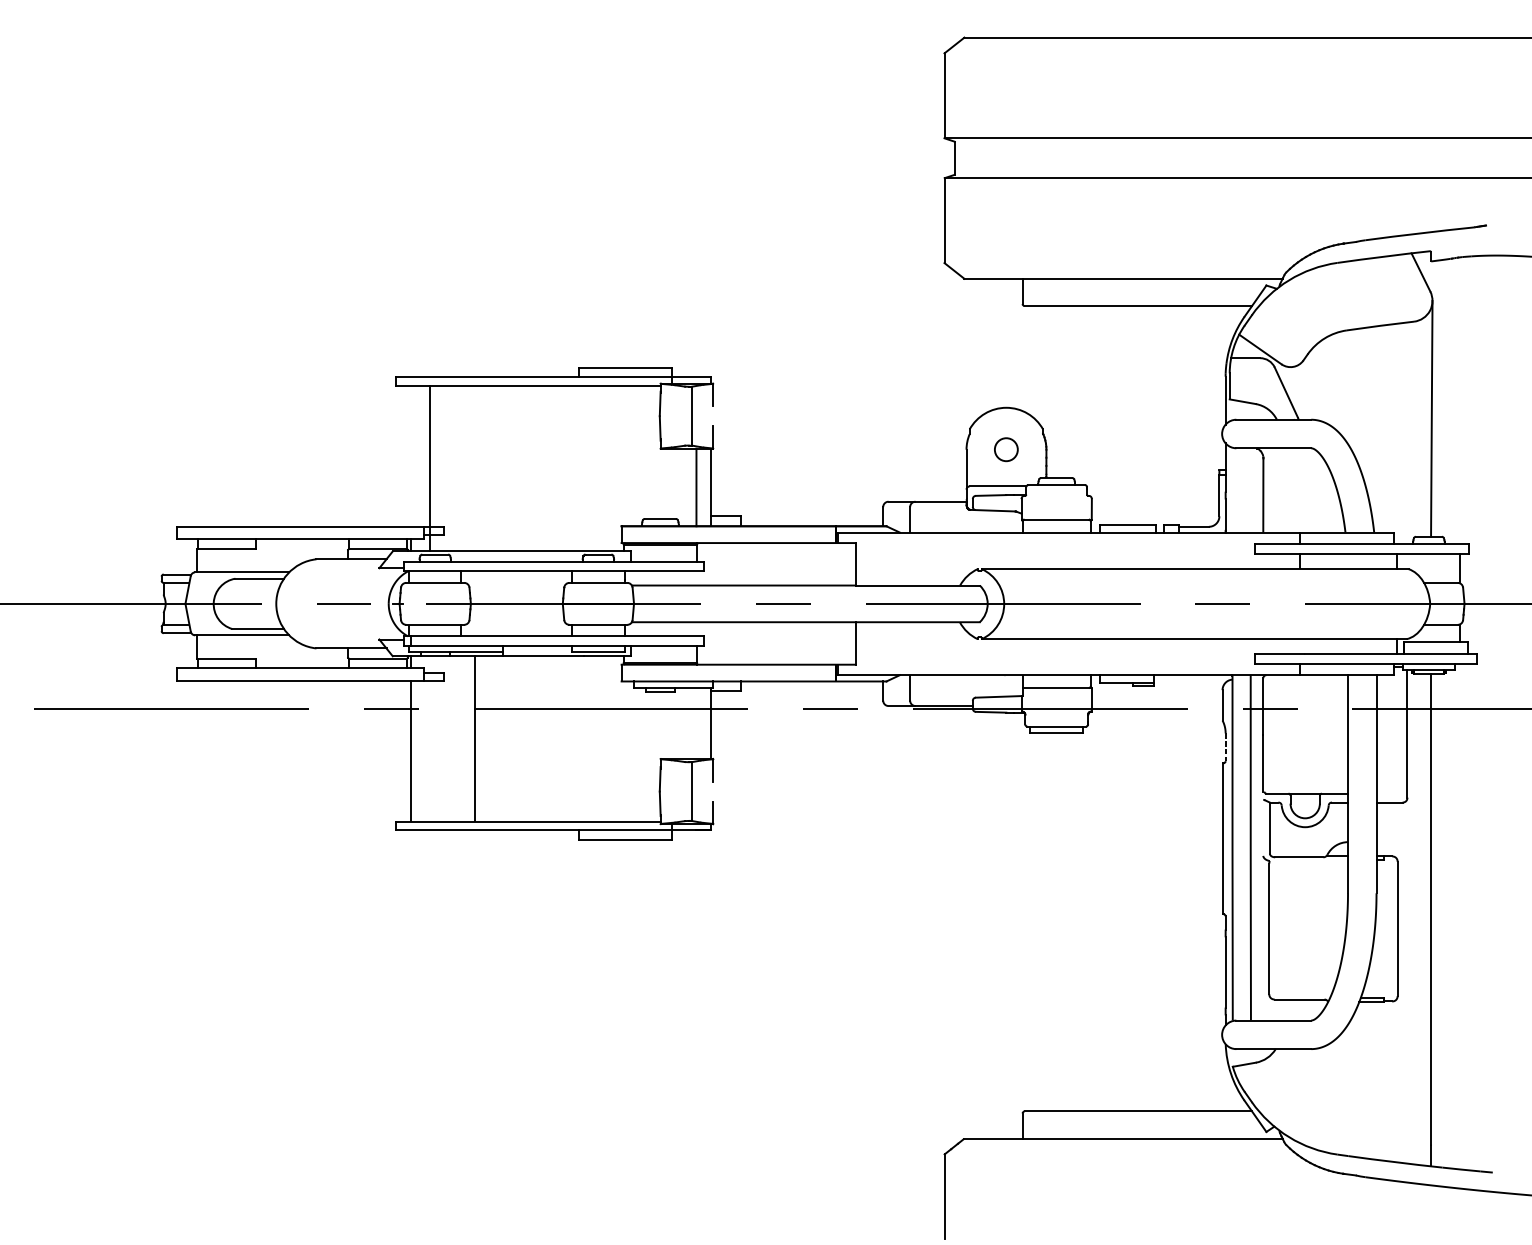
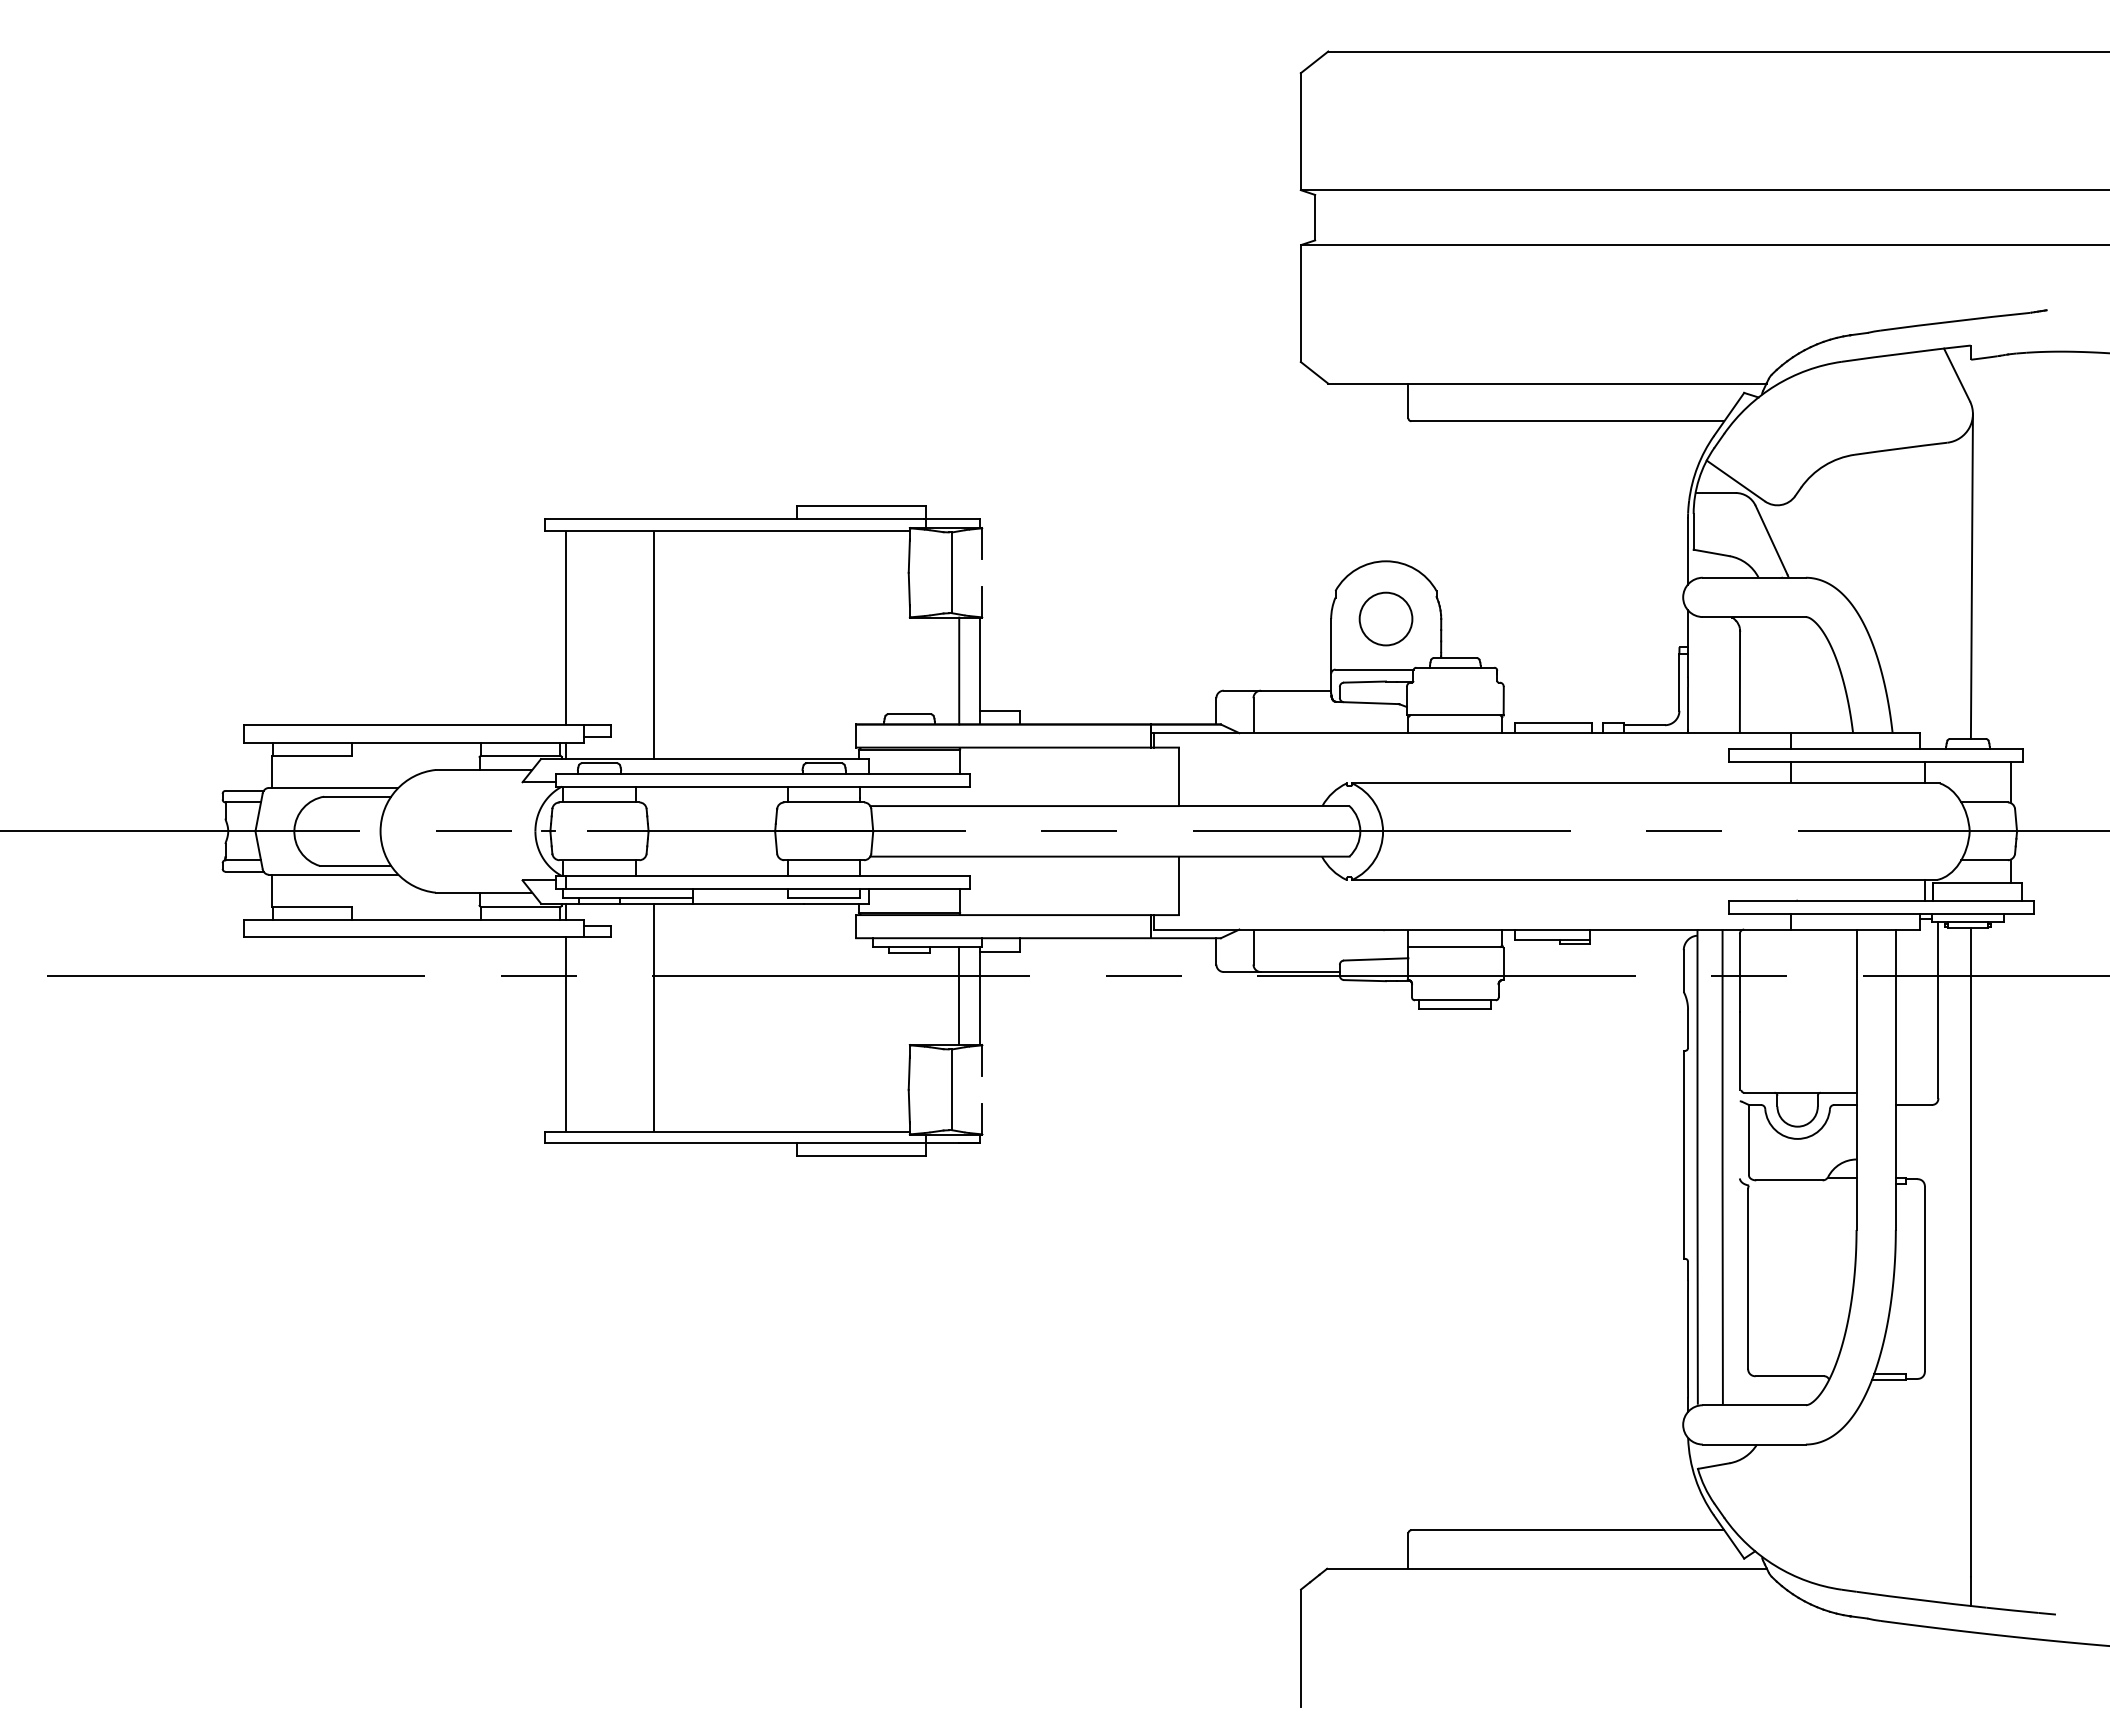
circle: (1005, 449) -> (1385, 618), size x1.67
line: (411, 456) -> (566, 628), added
line: (429, 468) -> (653, 645), moved
line: (696, 723) -> (959, 995), added
line: (1225, 747) -> (1688, 1029), dashed -> solid

